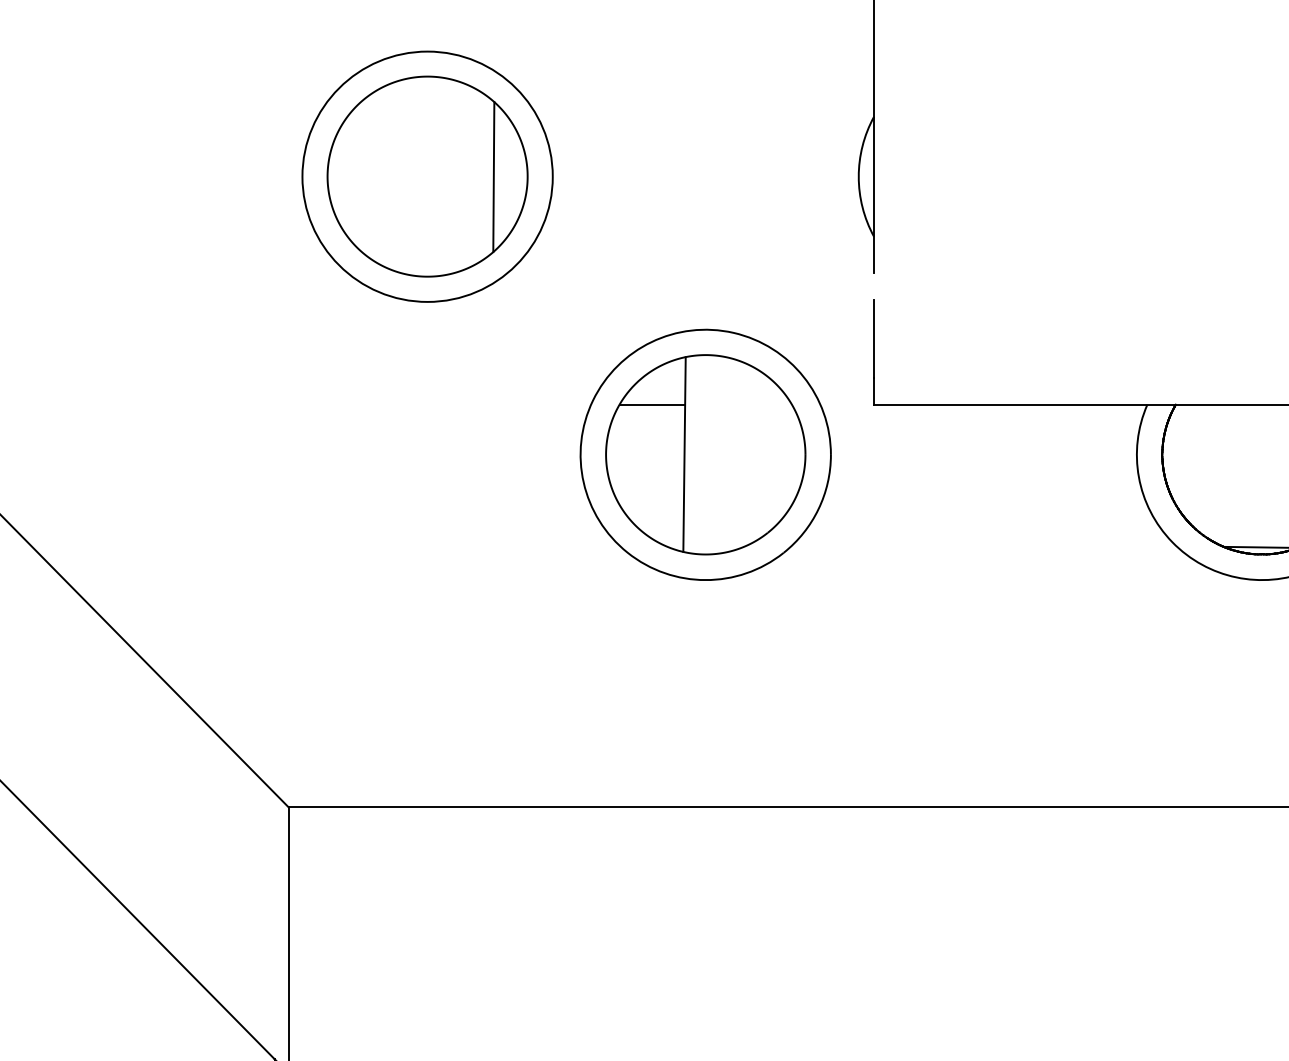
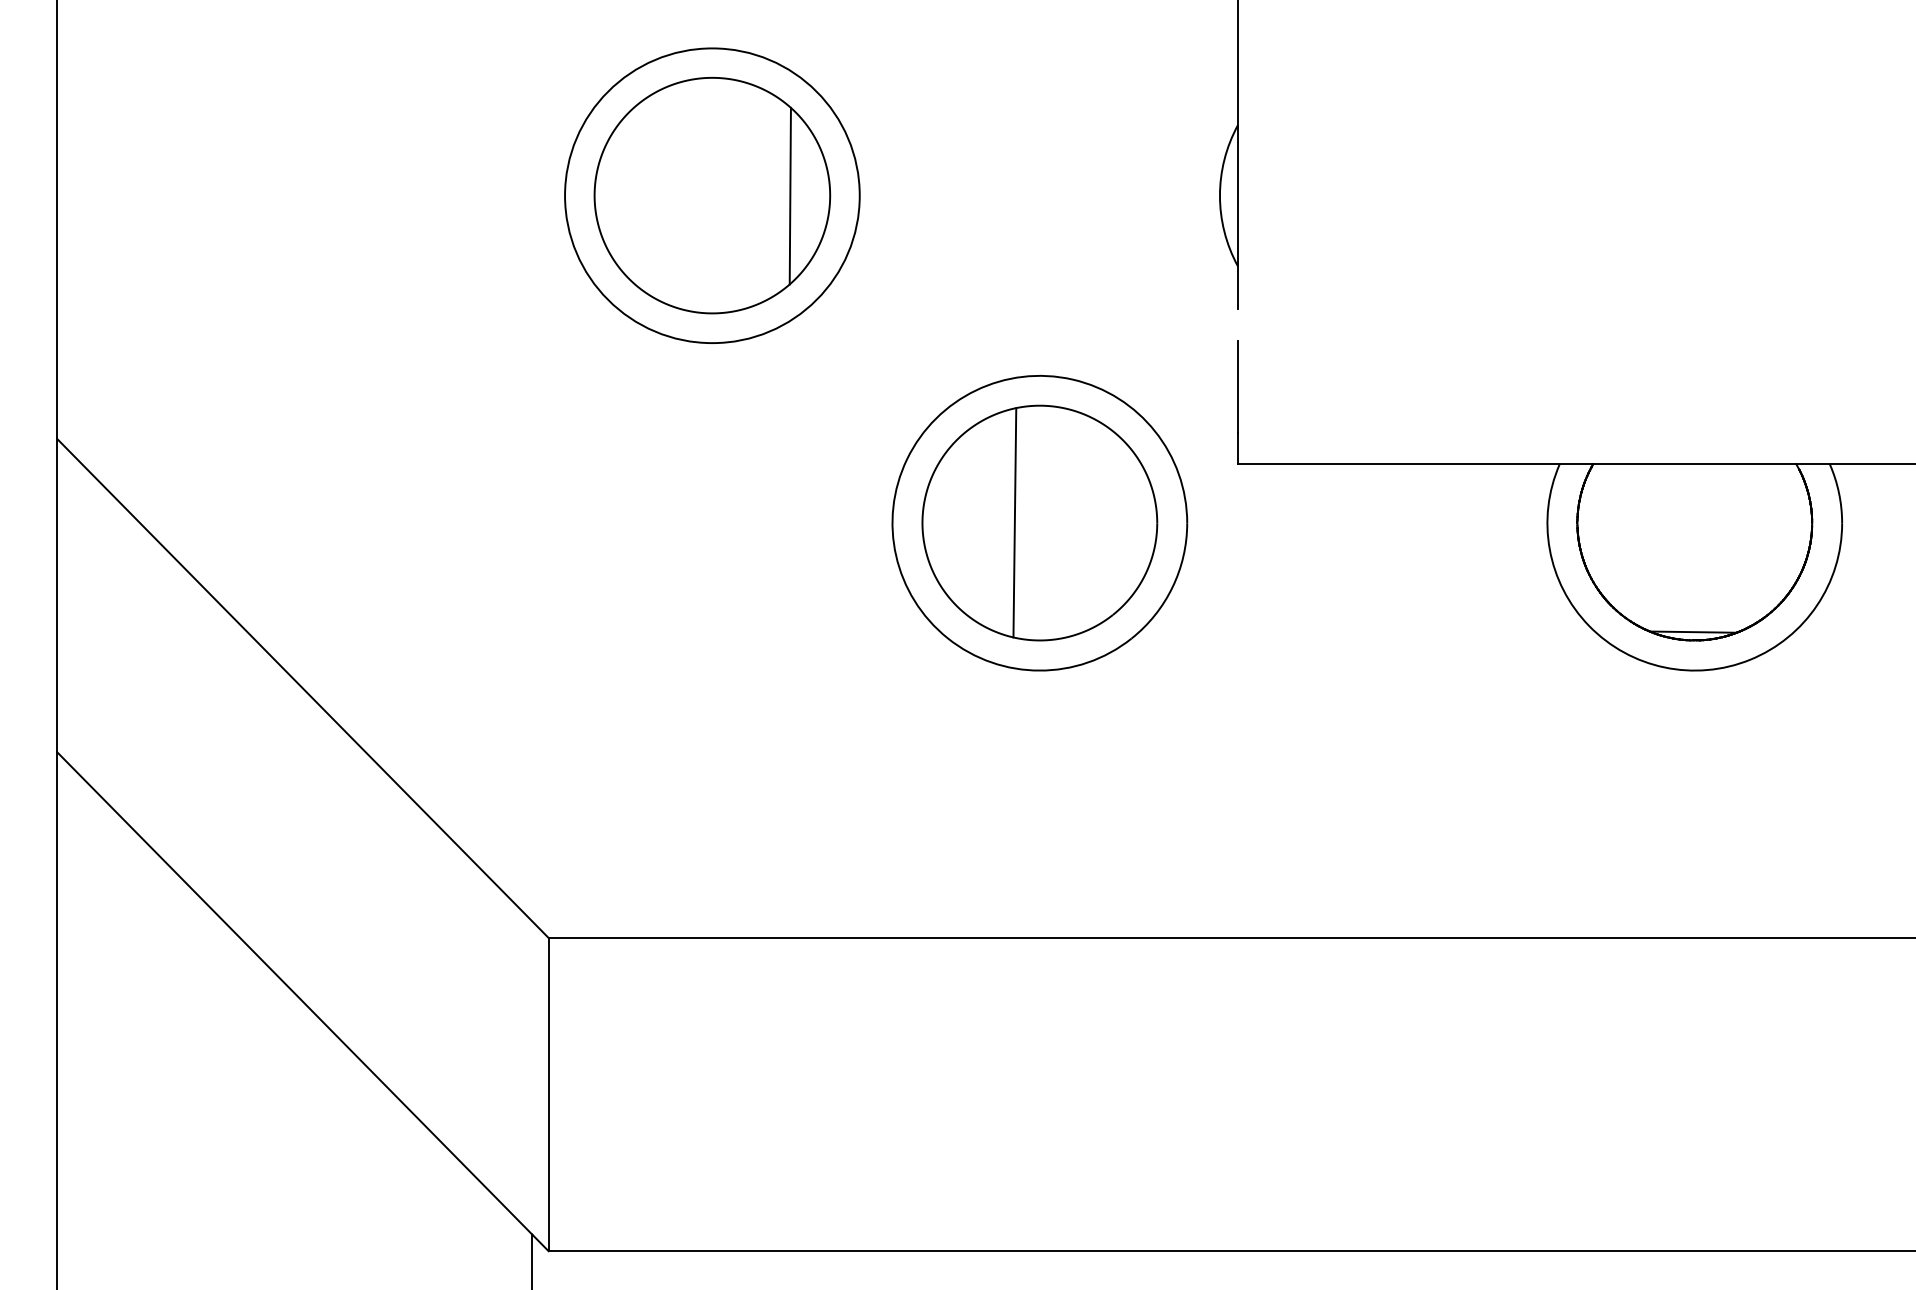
line: (651, 405) -> (976, 464), removed

